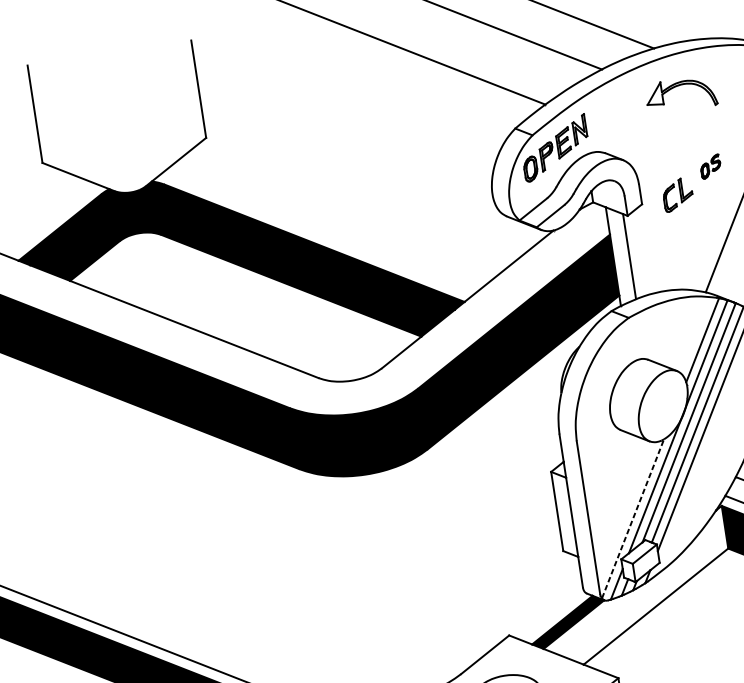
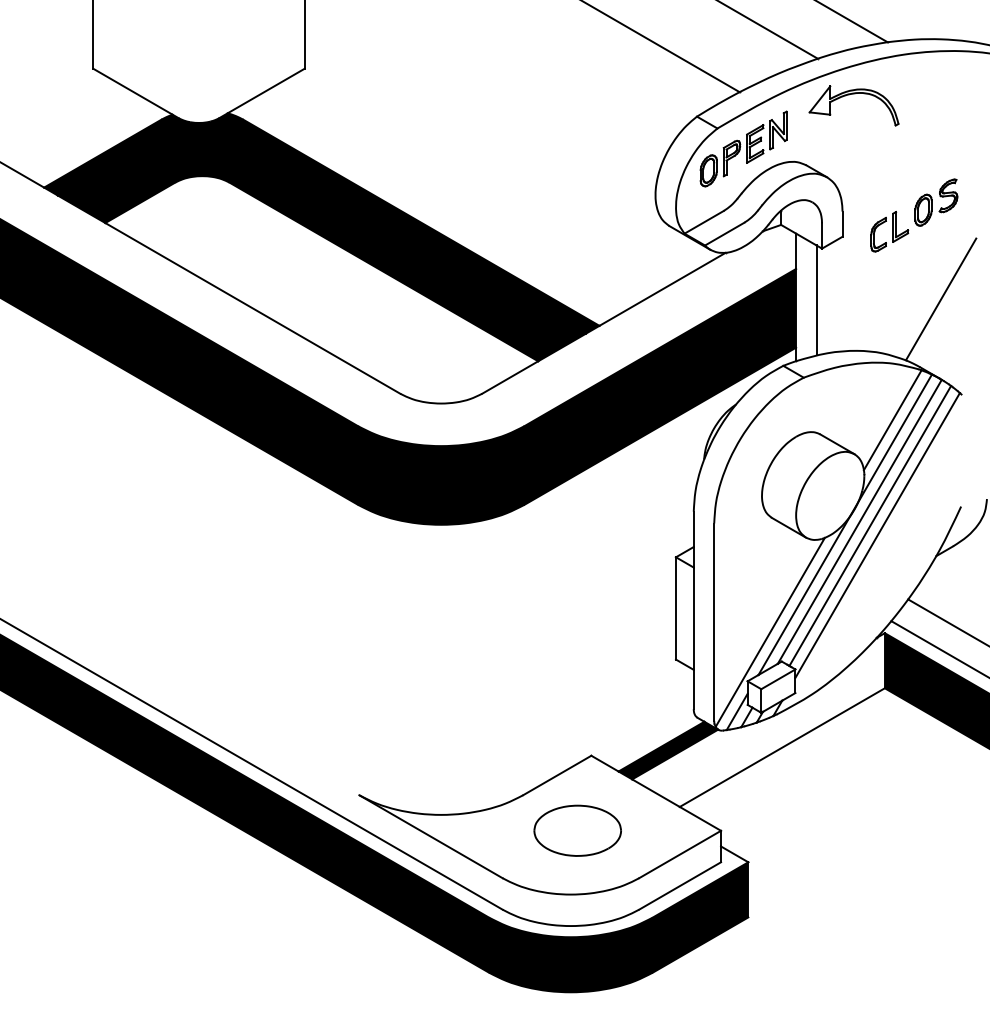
part: (676, 87) -> (849, 95), moved
part: (710, 166) -> (936, 202), size x1.67
line: (633, 518) -> (770, 632), dashed -> solid

